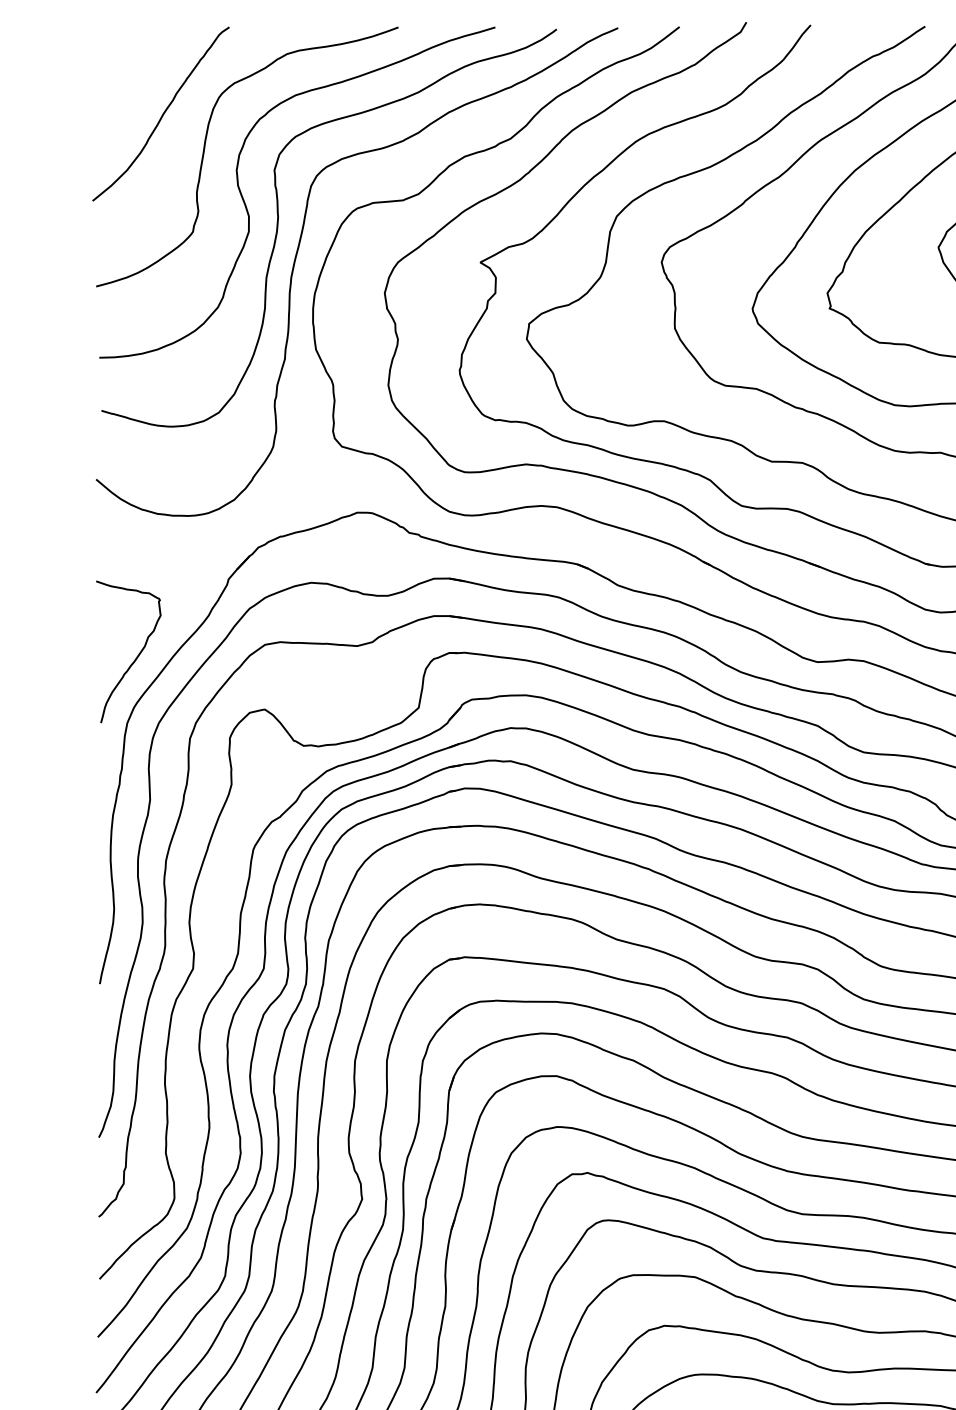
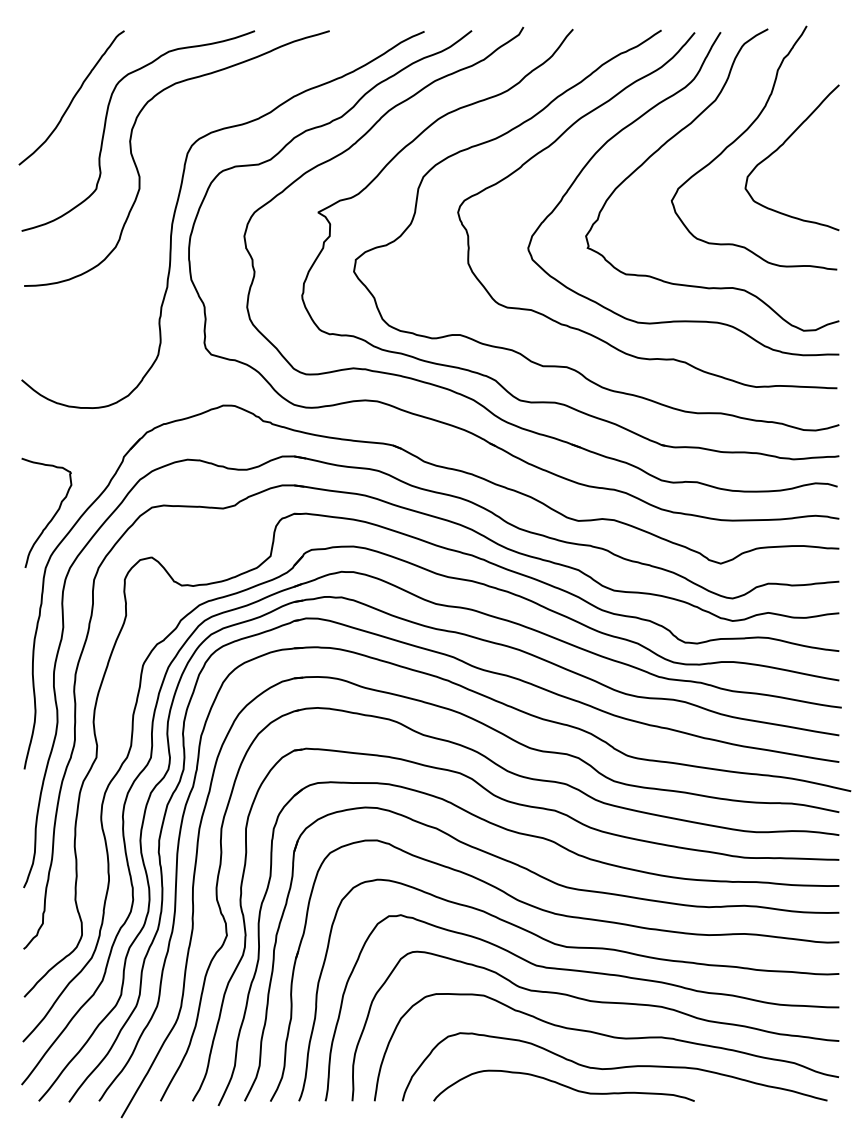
curve: (278, 228) -> (162, 186), removed

